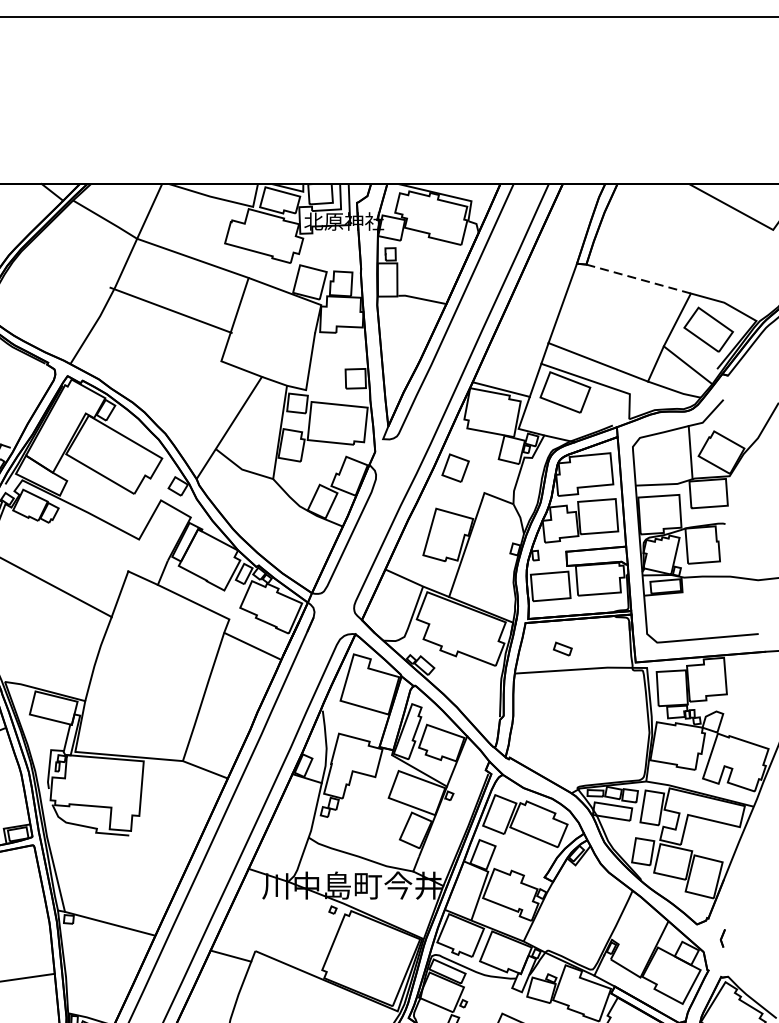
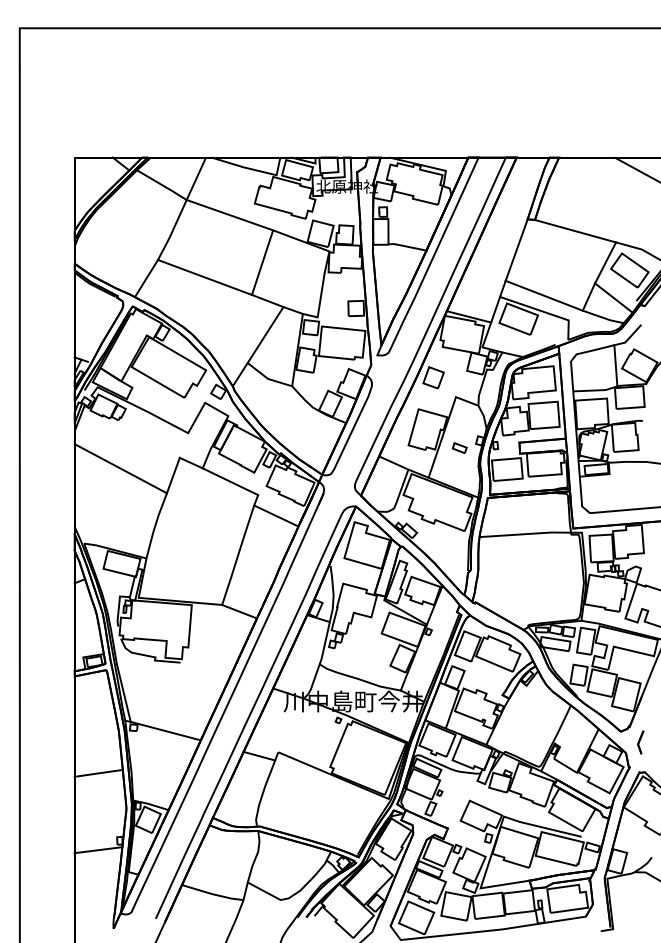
line: (639, 279) -> (576, 231), dashed -> solid
line: (170, 309) -> (204, 276), moved
part: (562, 648) -> (459, 447), moved
part: (722, 938) -> (640, 742), size x1.67

